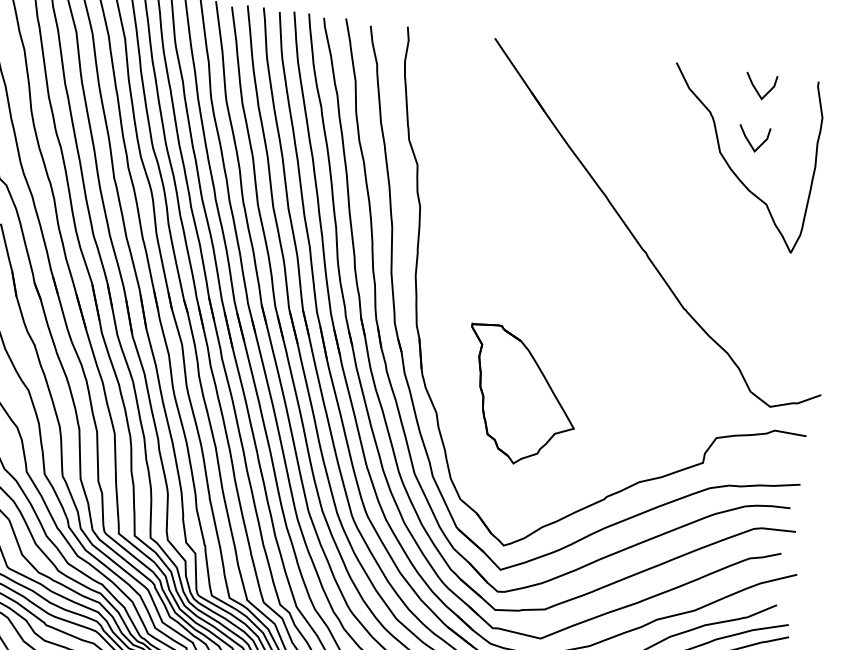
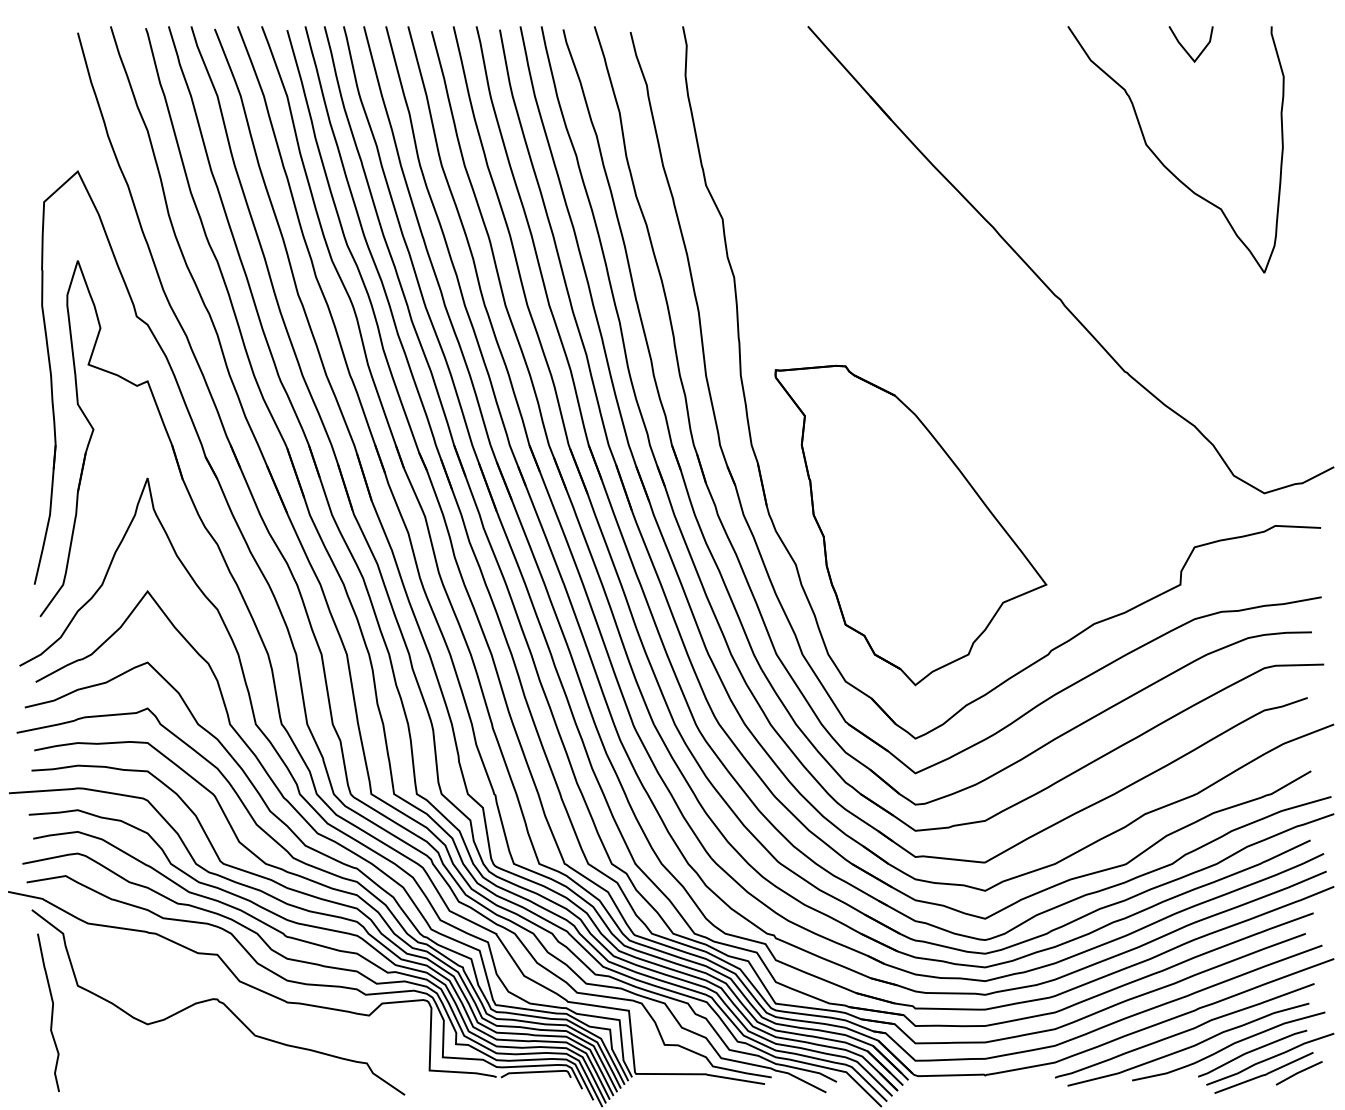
line: (749, 141) -> (1185, 123), removed
part: (520, 396) -> (910, 525), size x1.67

